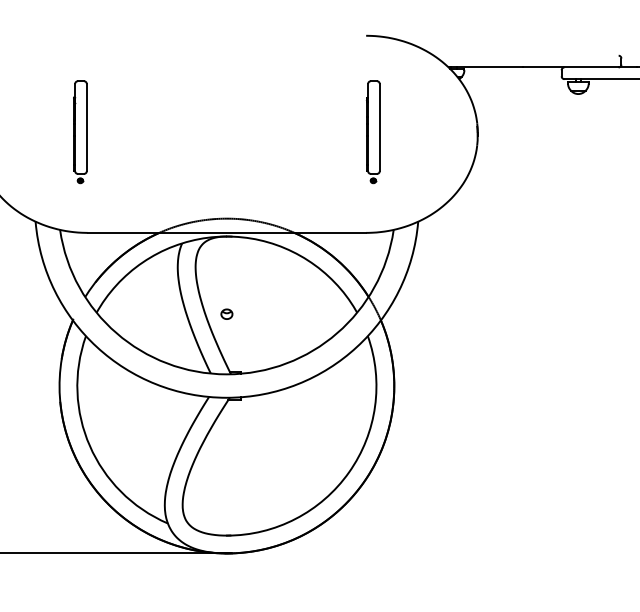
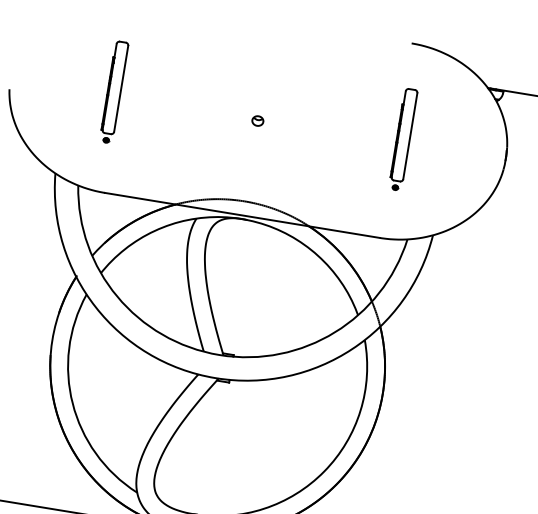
part: (226, 313) -> (257, 120), moved

